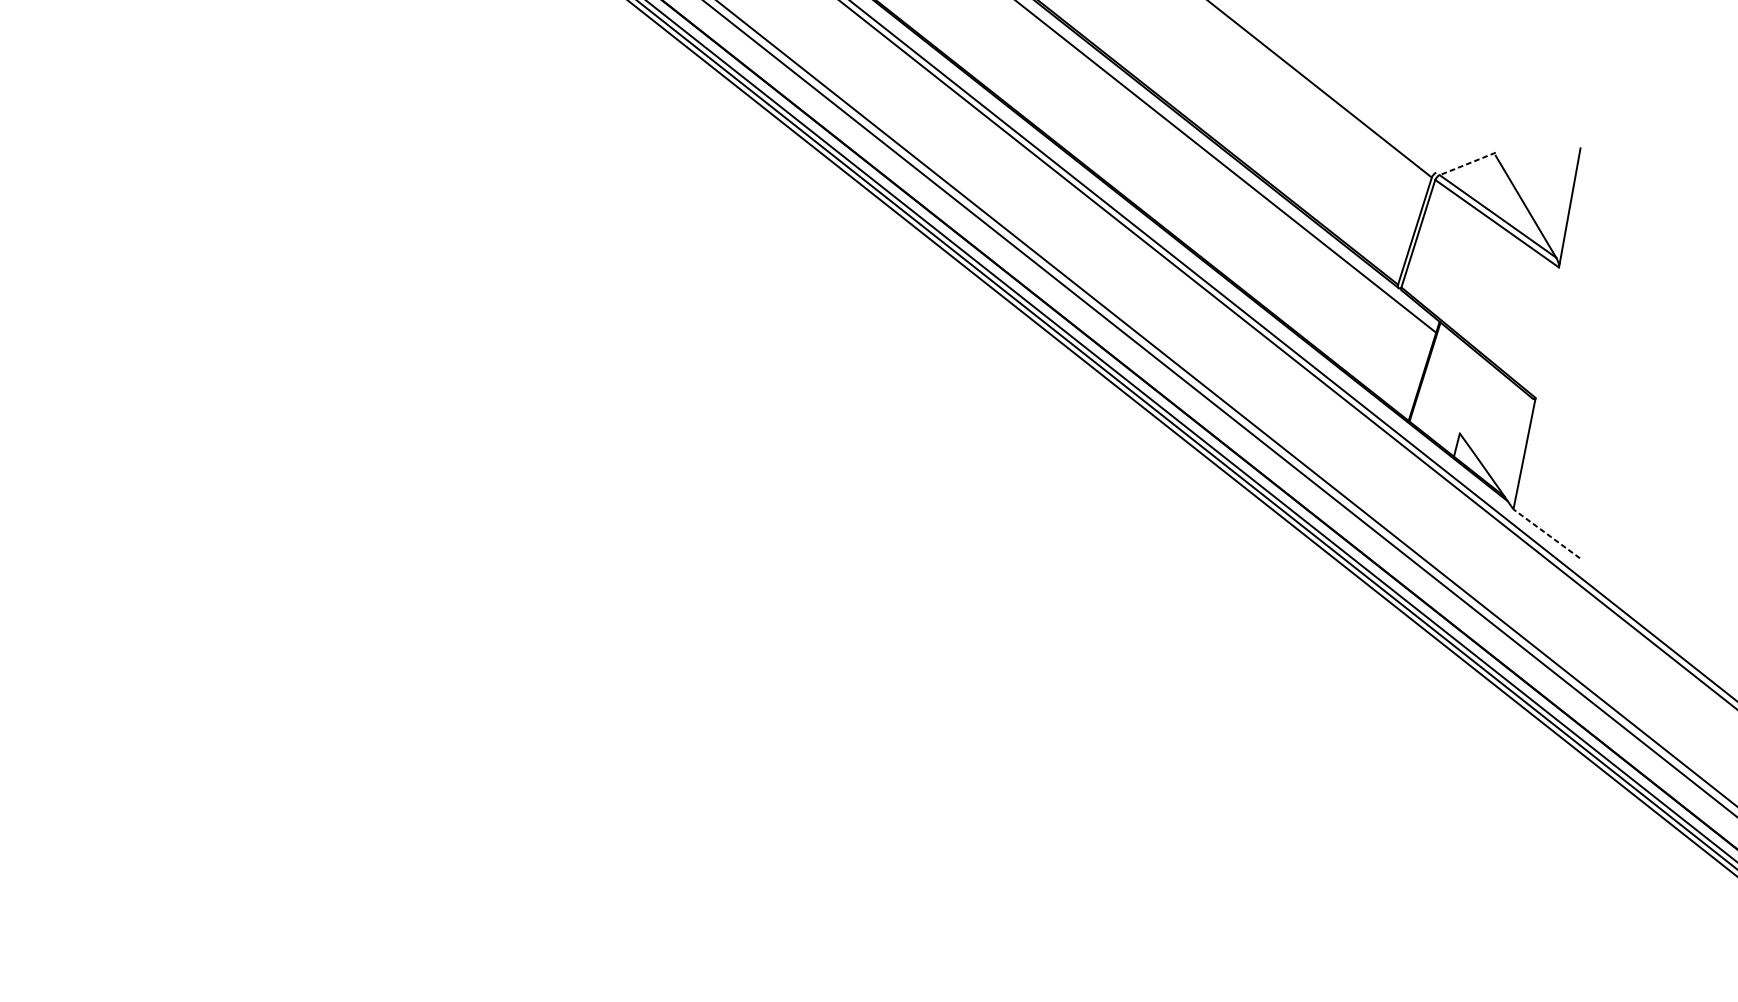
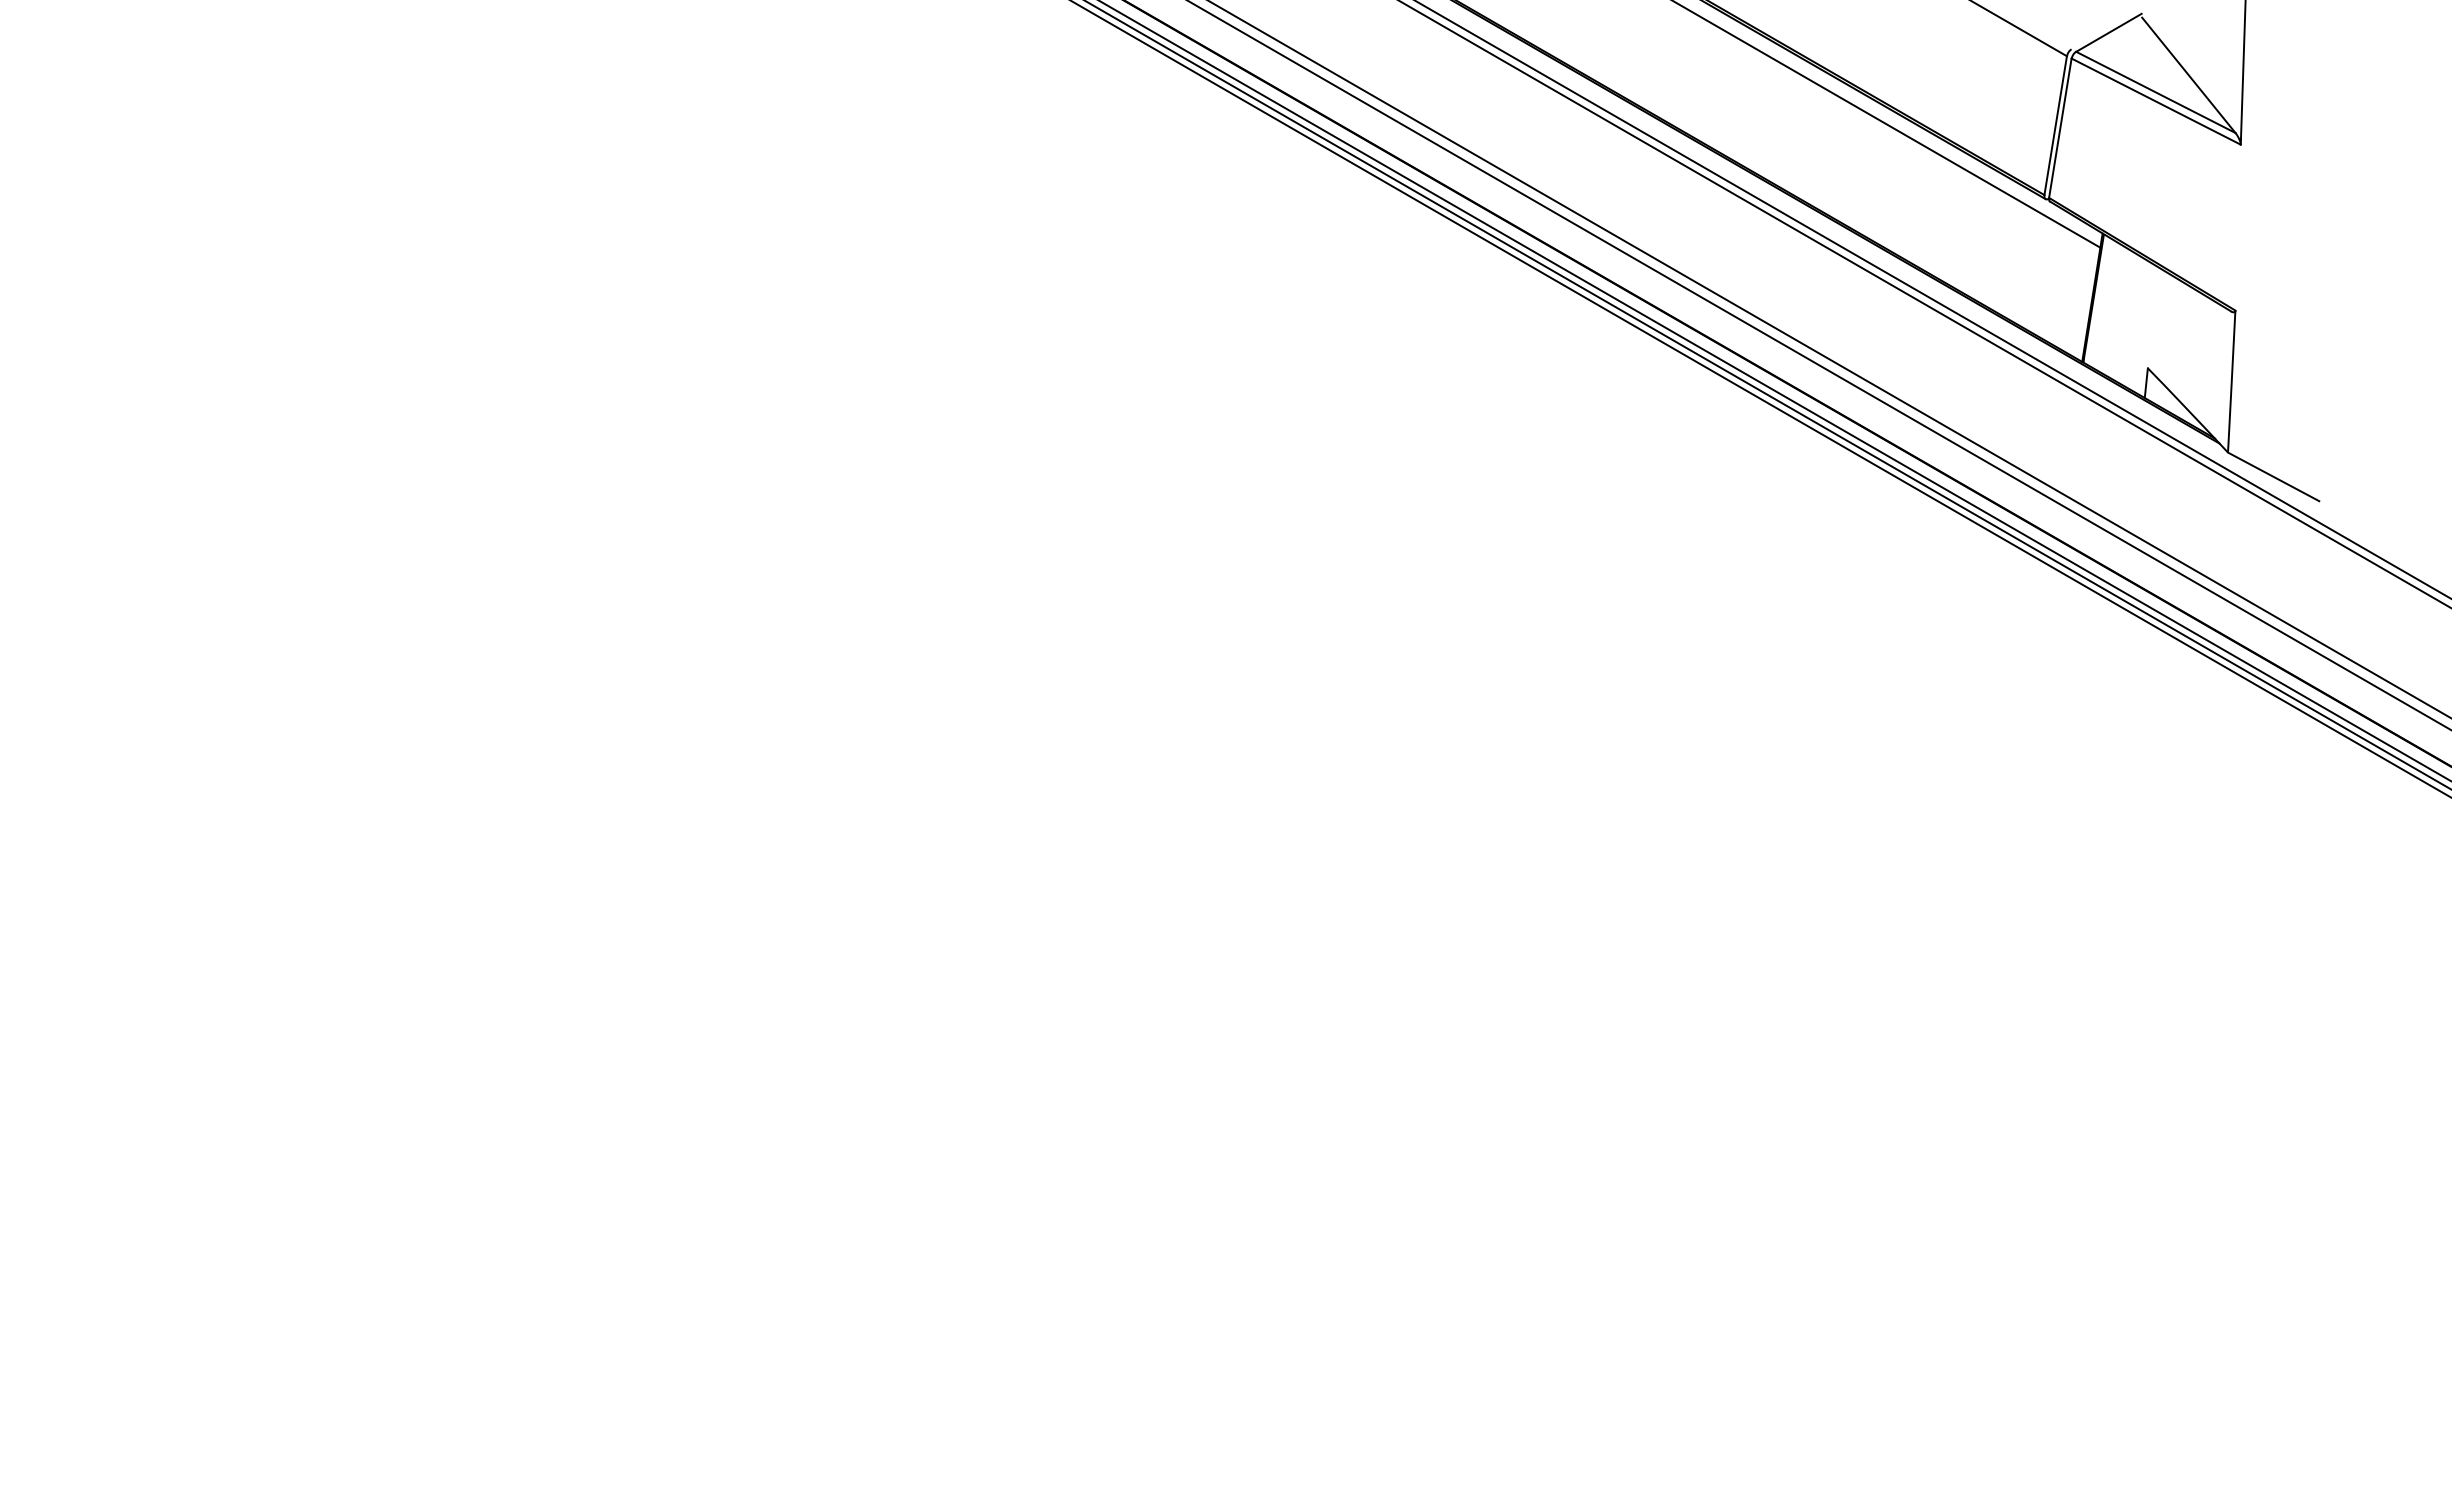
line: (1467, 163) -> (2108, 32), dashed -> solid
line: (1546, 533) -> (2273, 476), dashed -> solid

